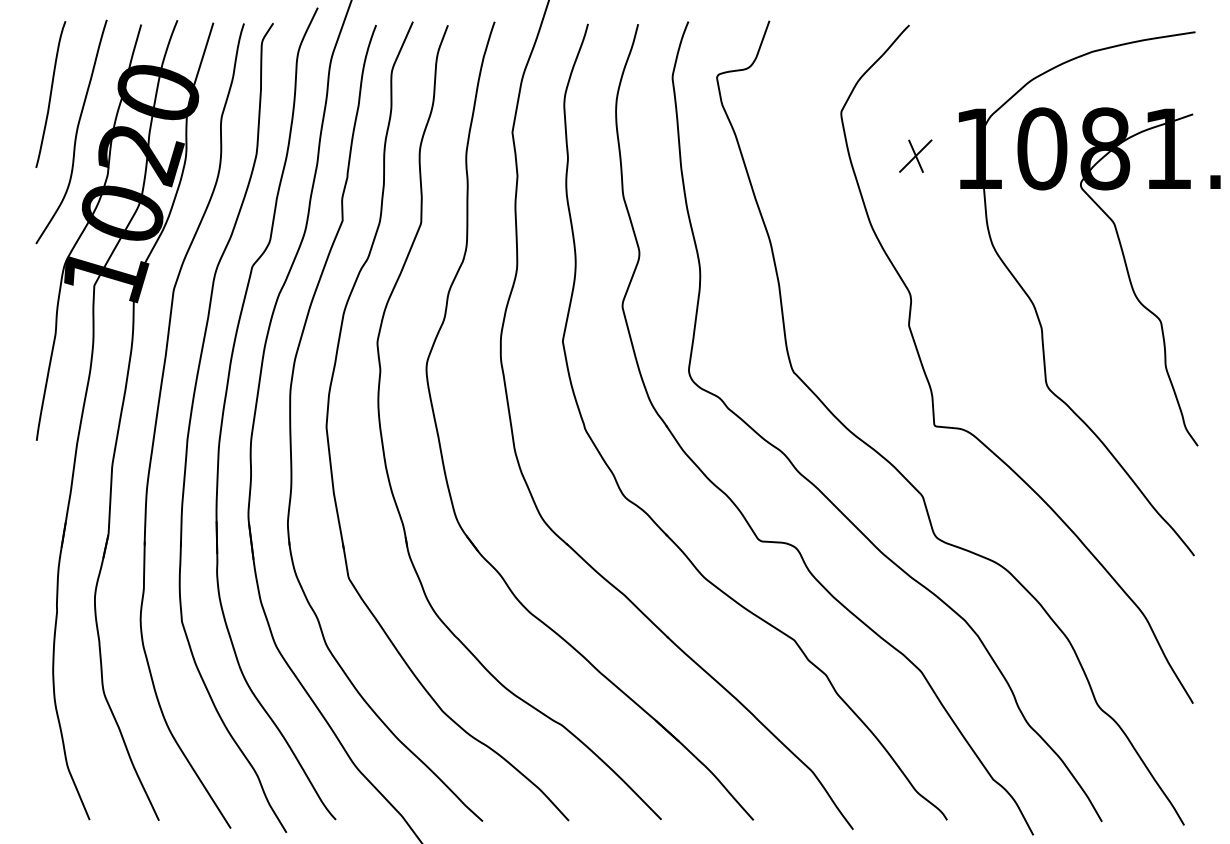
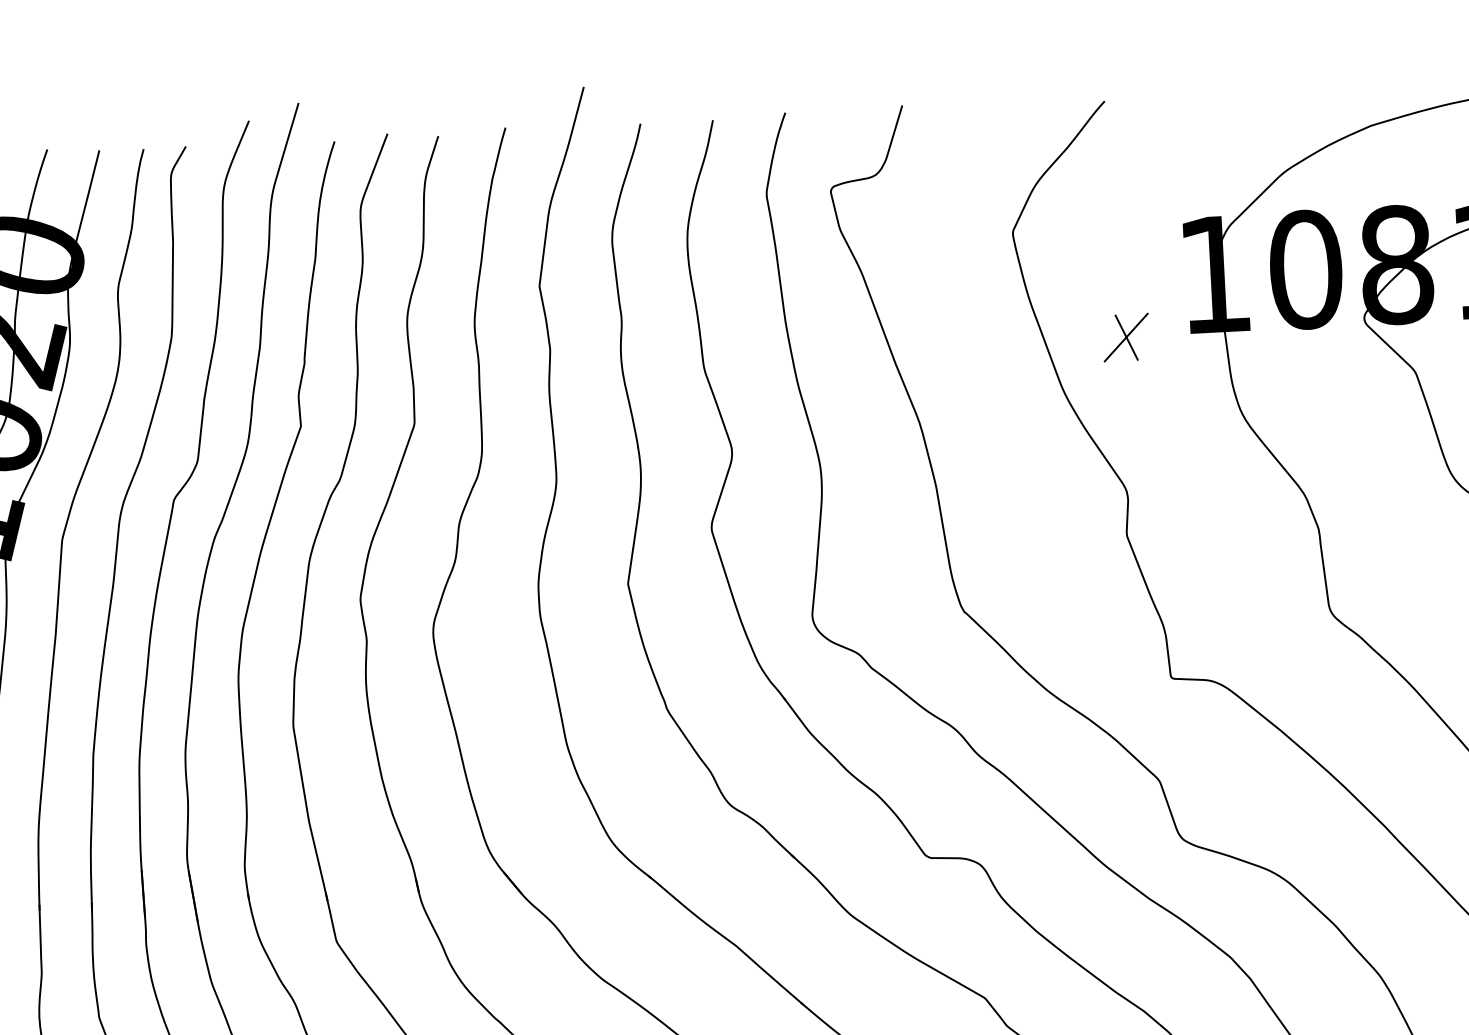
part: (915, 155) -> (1125, 336), moved

